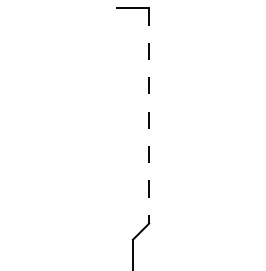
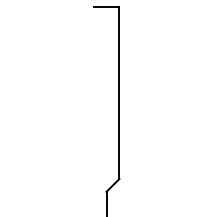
line: (149, 115) -> (119, 92), dashed -> solid

